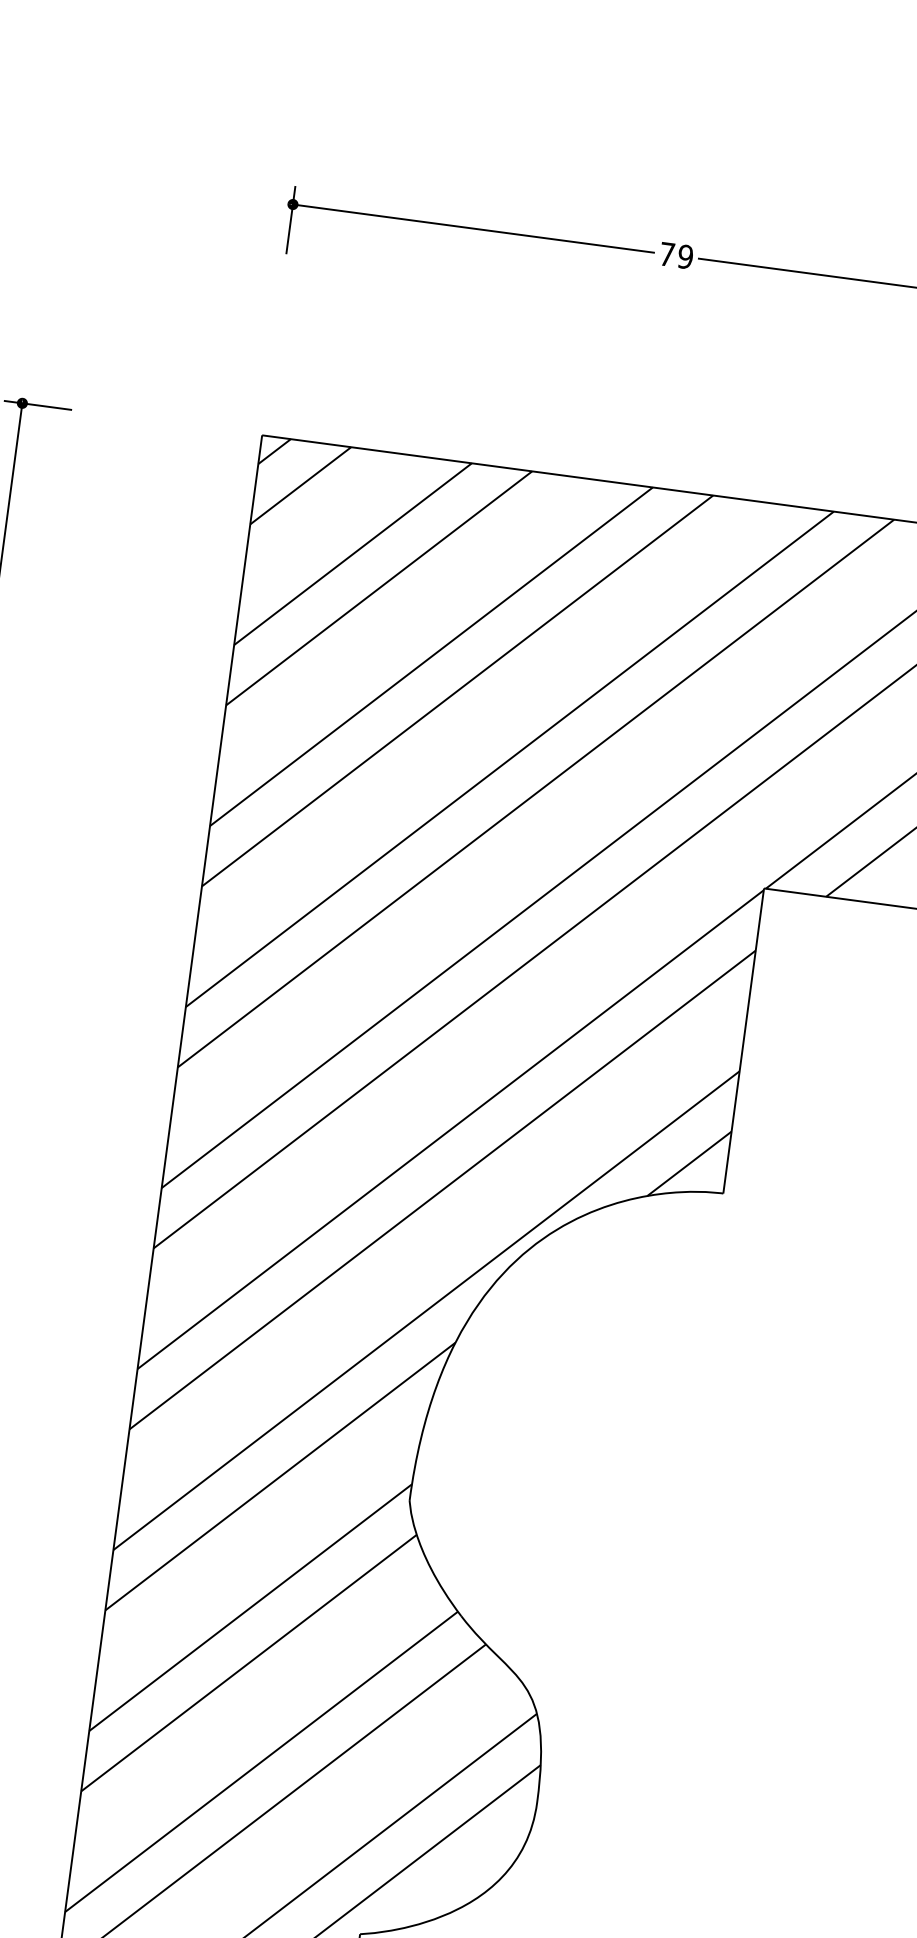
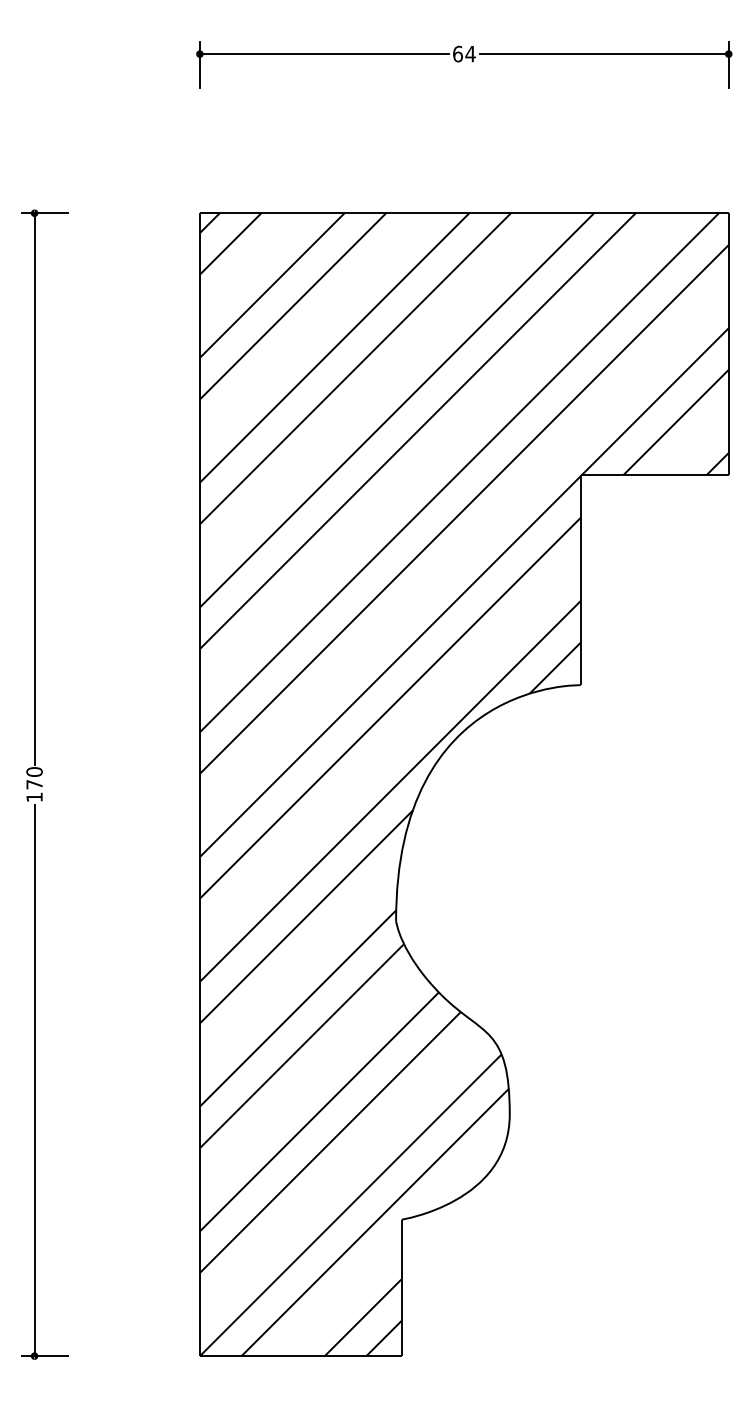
text: (676, 254) -> (464, 53), 79 -> 64

